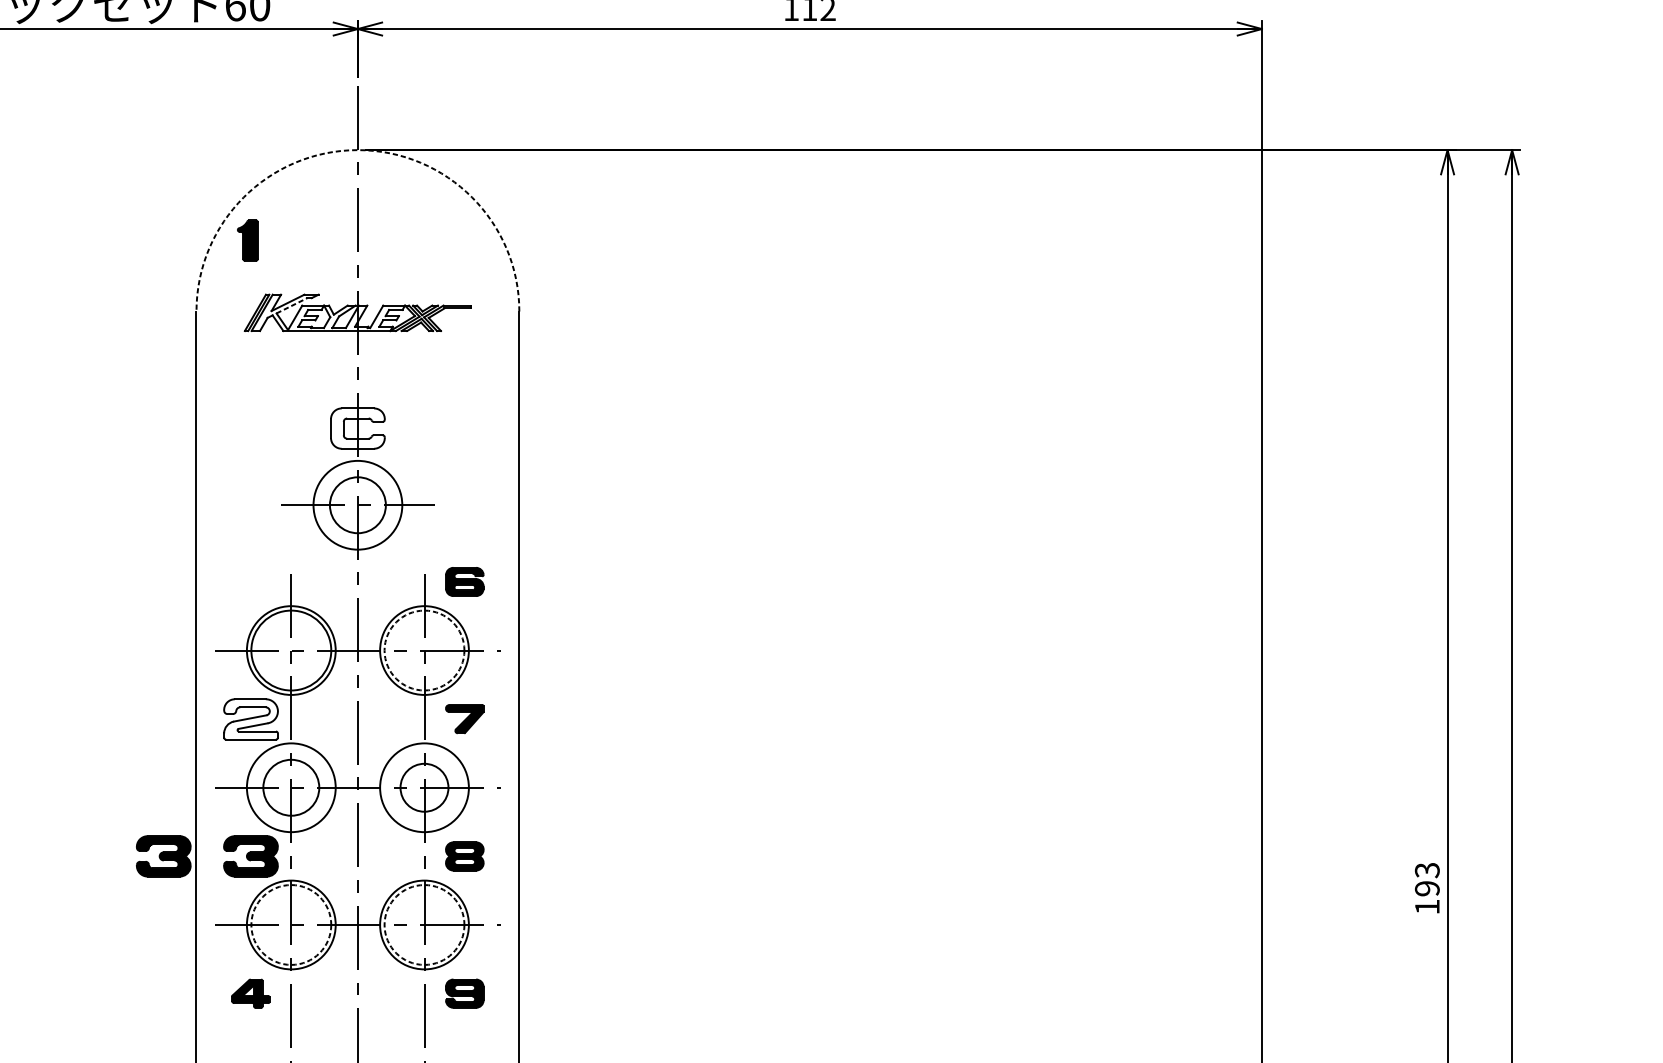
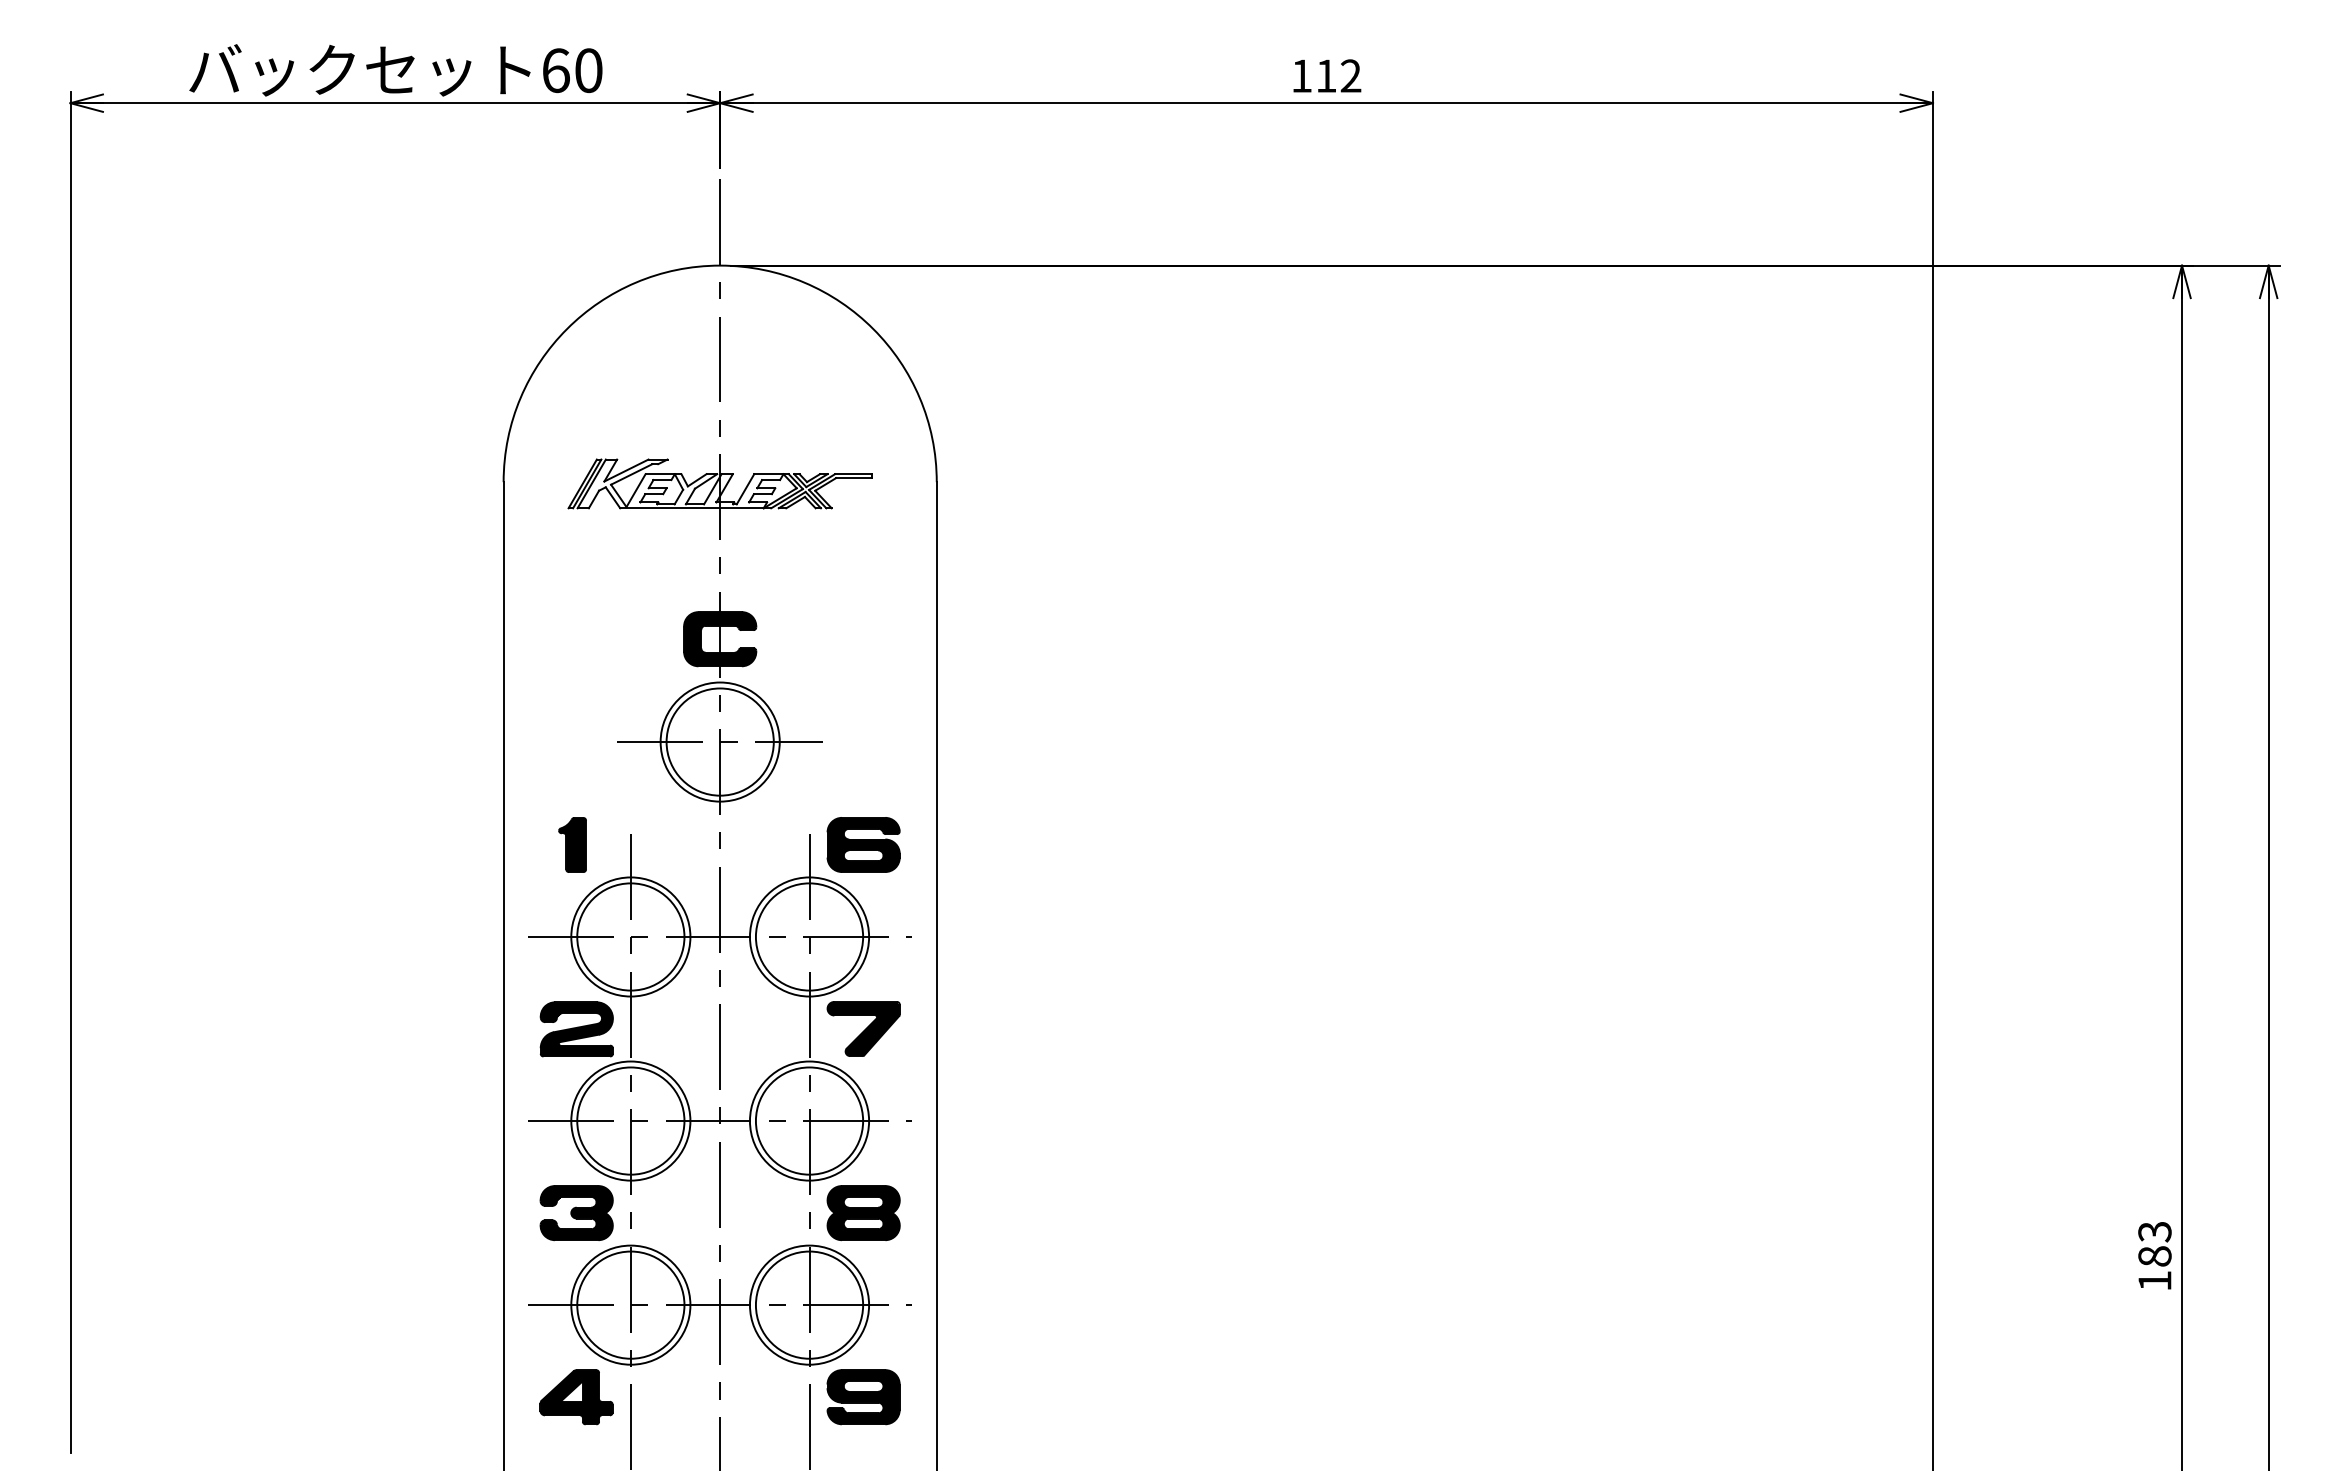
arc: (358, 150) -> (720, 265), dashed -> solid
part: (247, 240) -> (572, 844), moved
line: (292, 305) -> (632, 474), dashed -> solid
fill: (358, 428) -> (720, 639), added
circle: (357, 504) -> (719, 741), size x1.43
part: (464, 581) -> (863, 844), size x1.43
circle: (424, 650) -> (809, 936), dashed -> solid
part: (464, 718) -> (863, 1028), size x1.43
fill: (250, 719) -> (576, 1029), added
circle: (291, 787) -> (630, 1120), size x1.43
circle: (424, 787) -> (809, 1120), size x1.67
part: (163, 856) -> (459, 1213), removed
part: (464, 856) -> (863, 1213), size x1.43
text: (1427, 888) -> (2154, 1256), 193 -> 183
circle: (291, 924) -> (630, 1304), dashed -> solid
circle: (424, 924) -> (809, 1304), dashed -> solid
part: (250, 993) -> (576, 1397), size x1.43
part: (464, 993) -> (863, 1397), size x1.43

